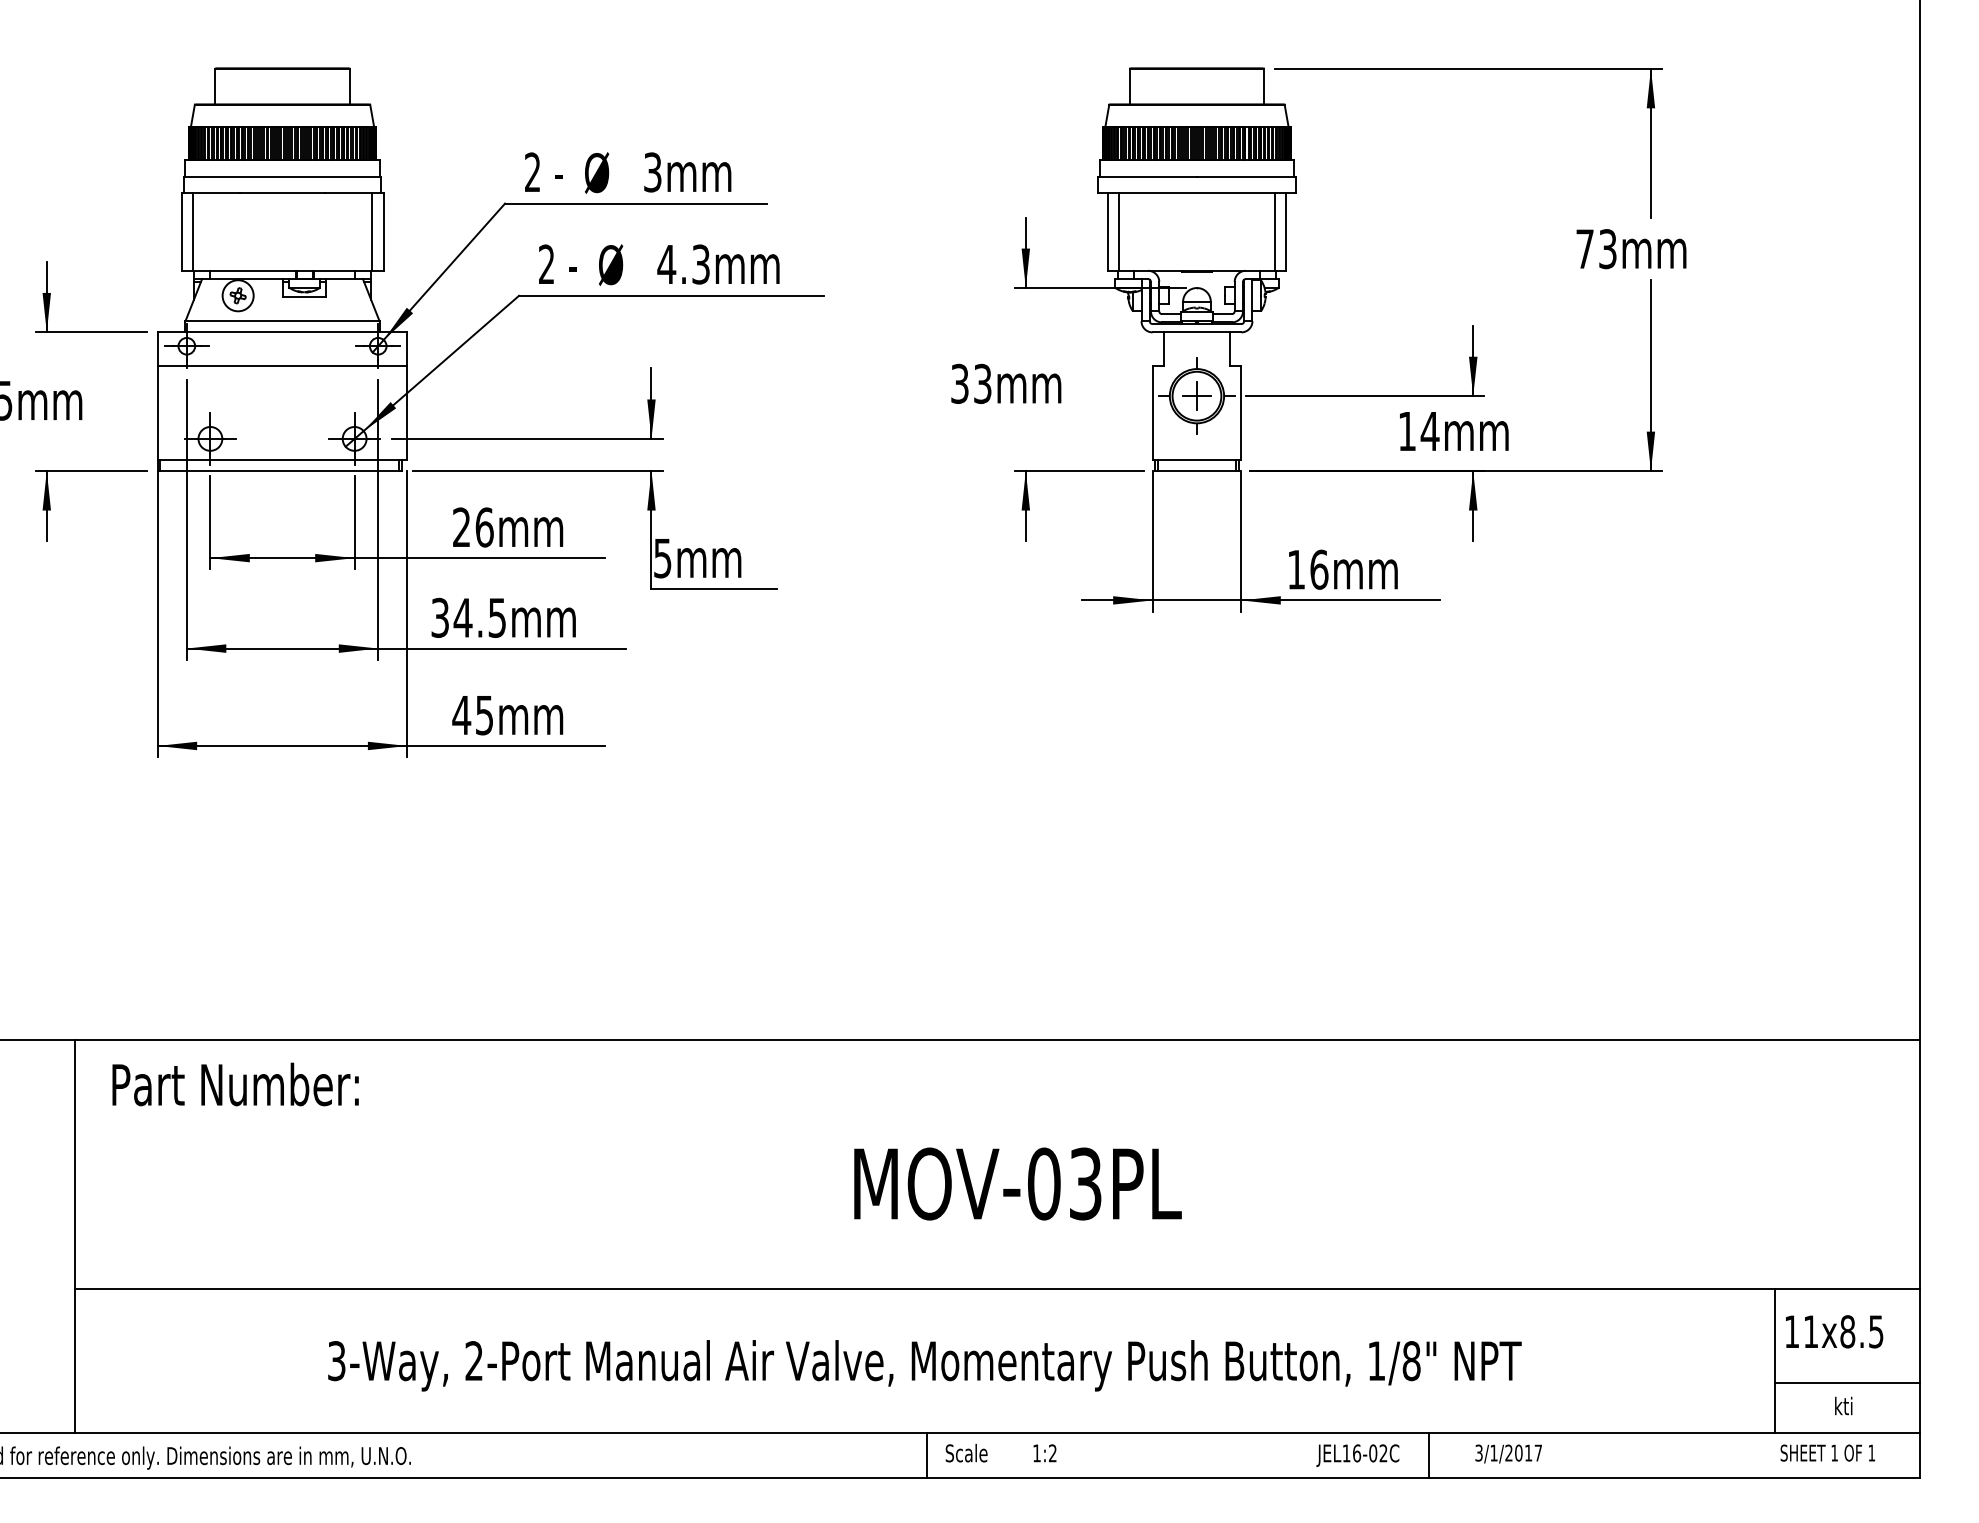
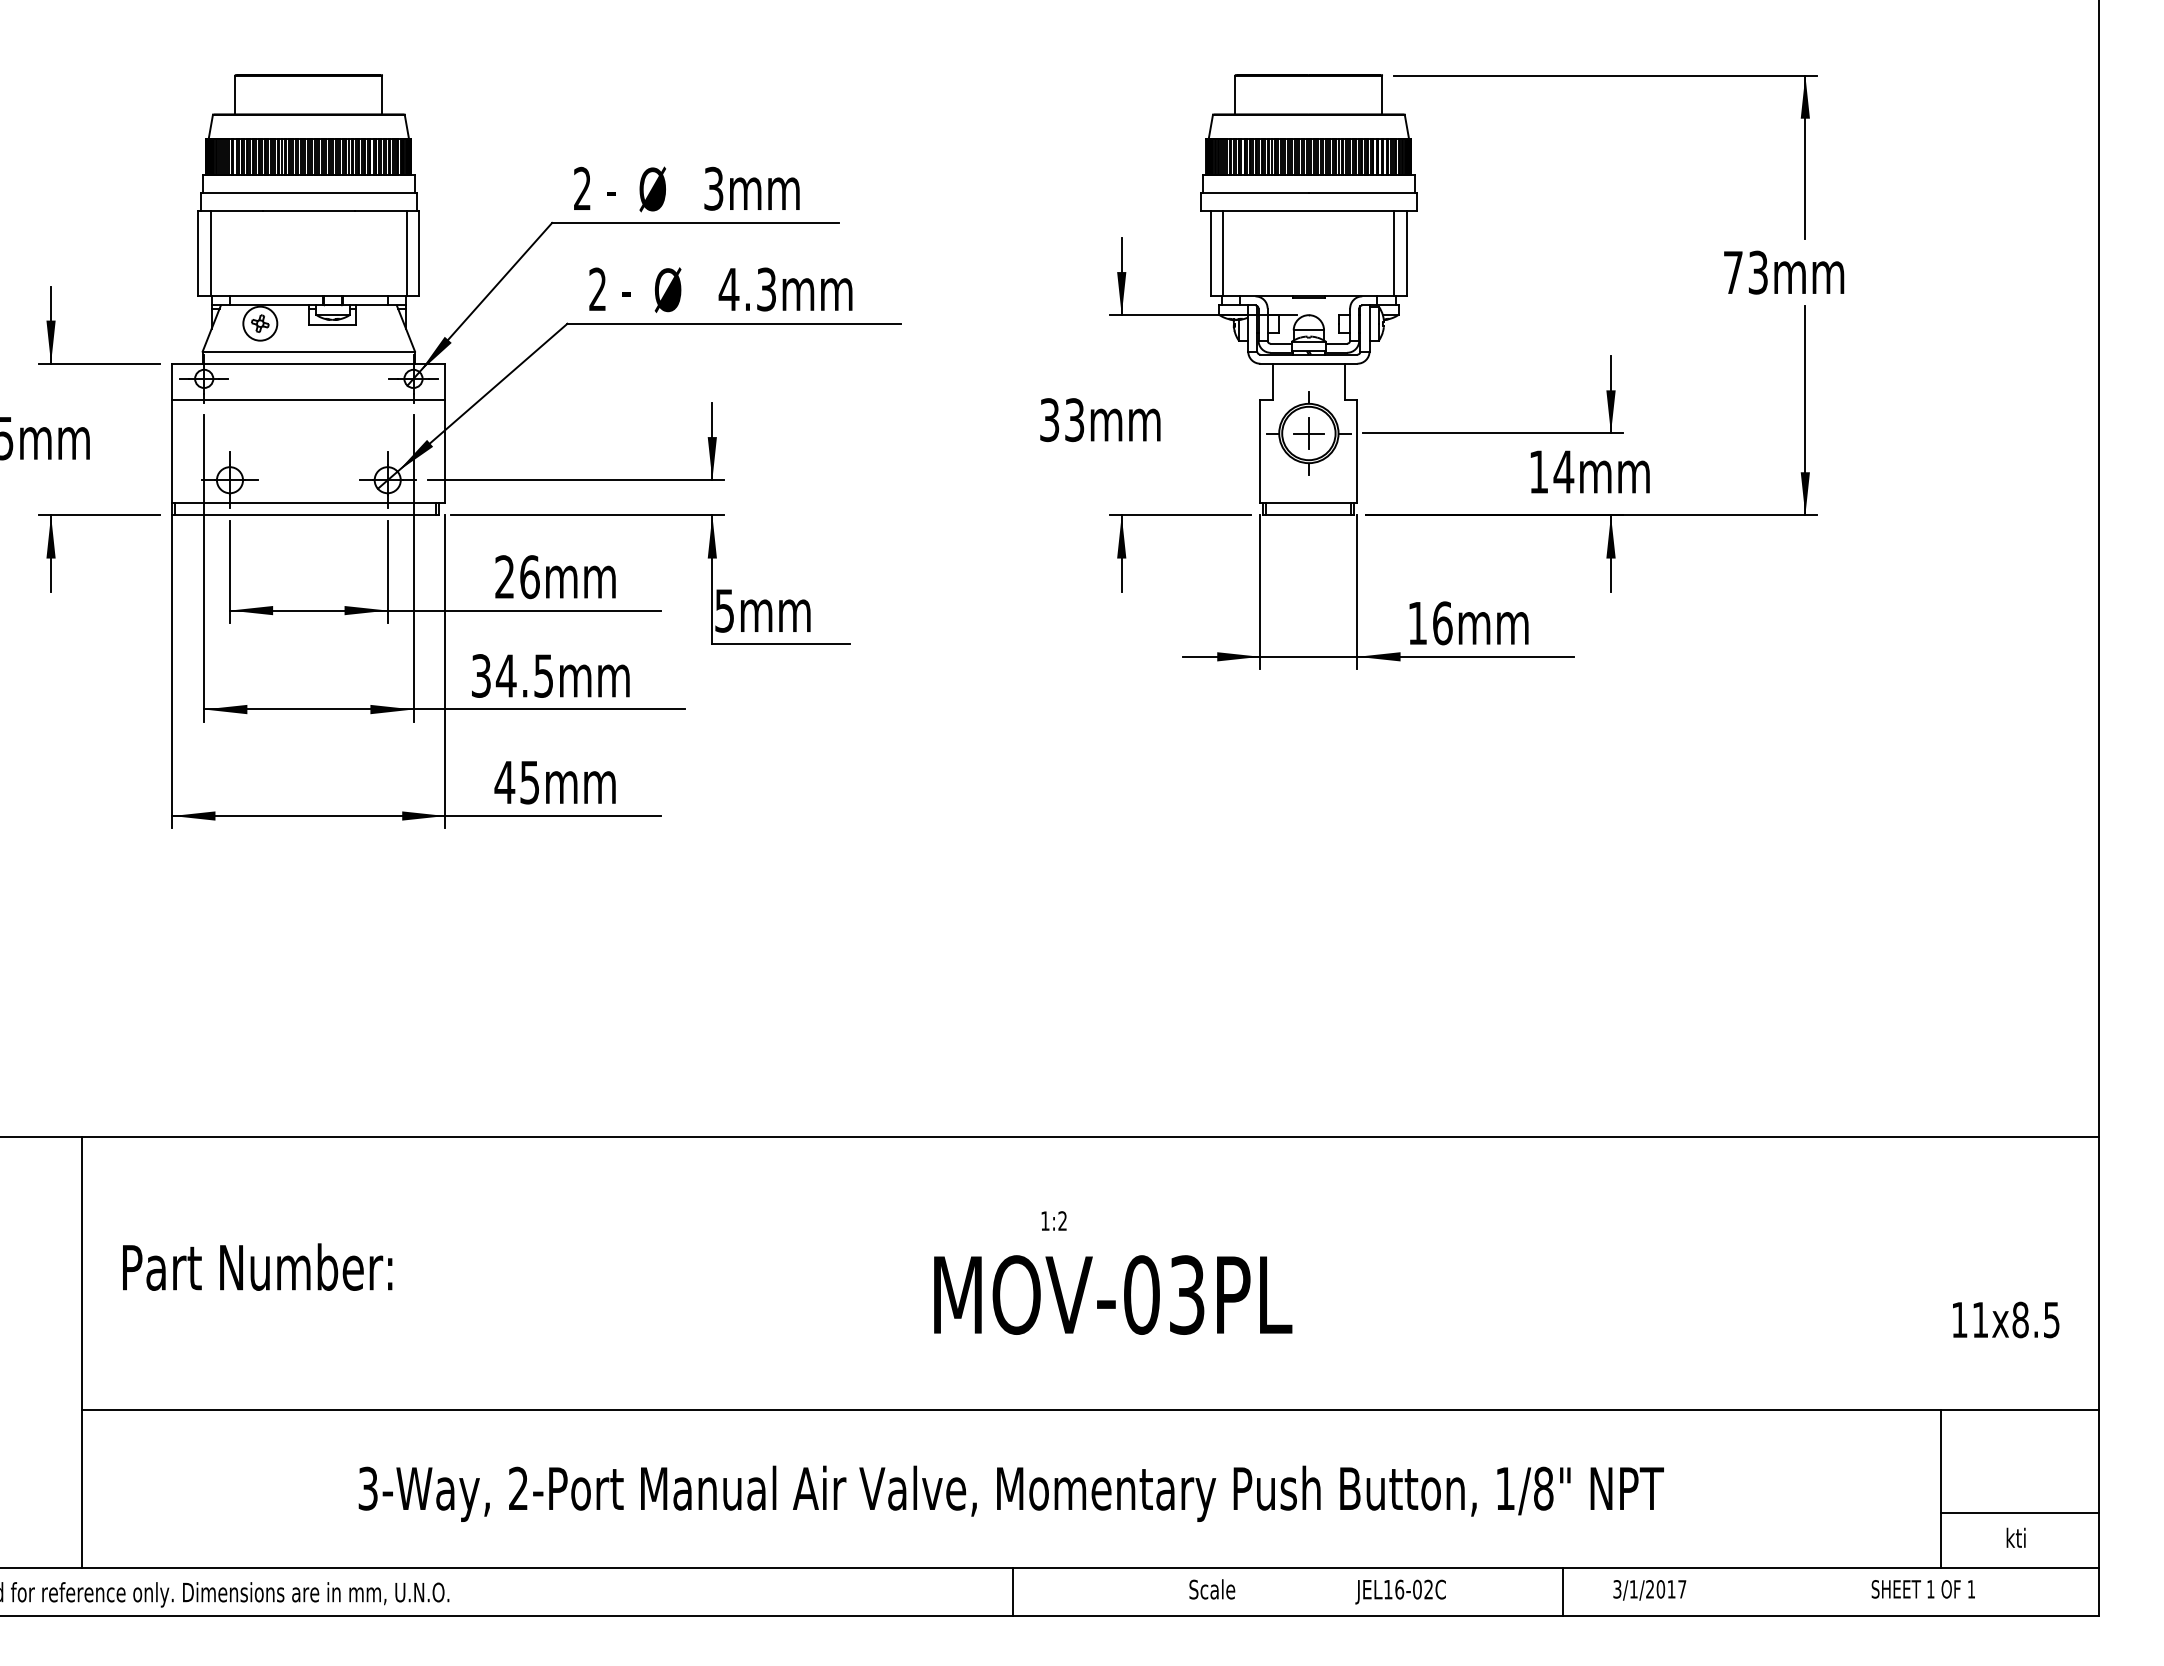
text: (235, 1084) -> (257, 1267), moved
text: (1834, 1331) -> (2006, 1319), moved
text: (966, 1452) -> (1212, 1588), moved
text: (1827, 1452) -> (1922, 1588), moved
text: (1044, 1453) -> (1053, 1221), moved
text: (1357, 1455) -> (1400, 1591), moved

